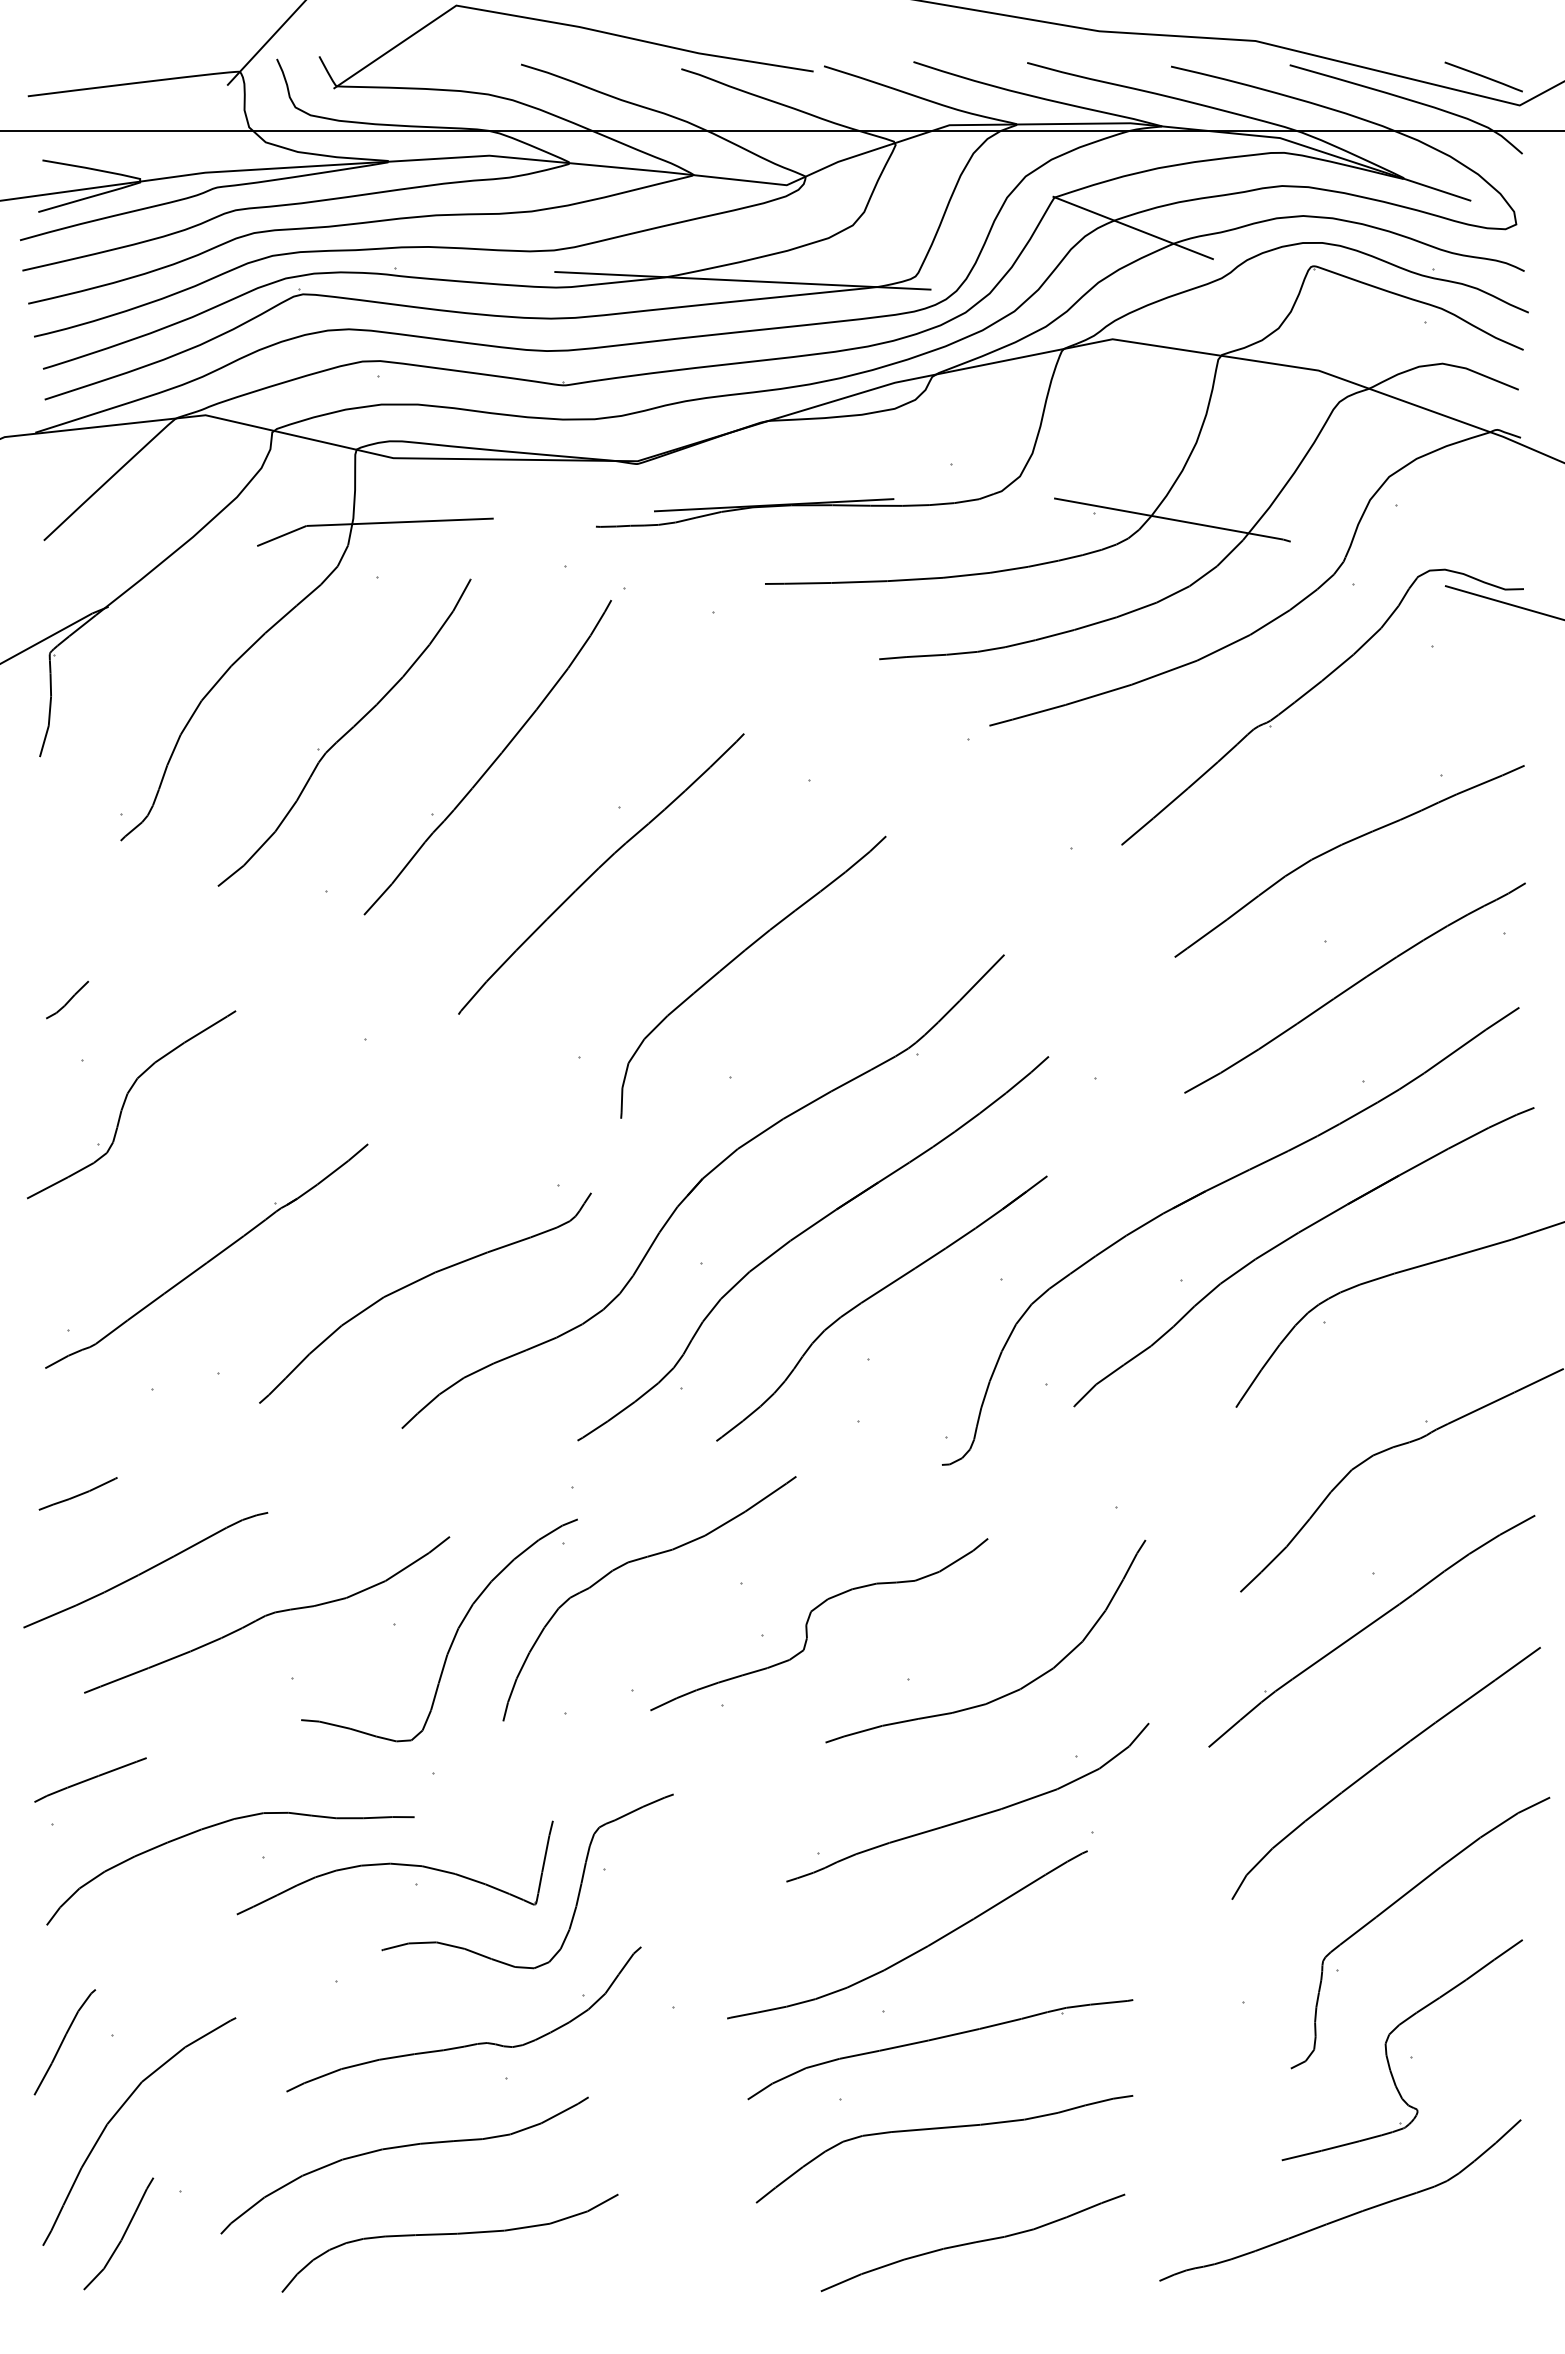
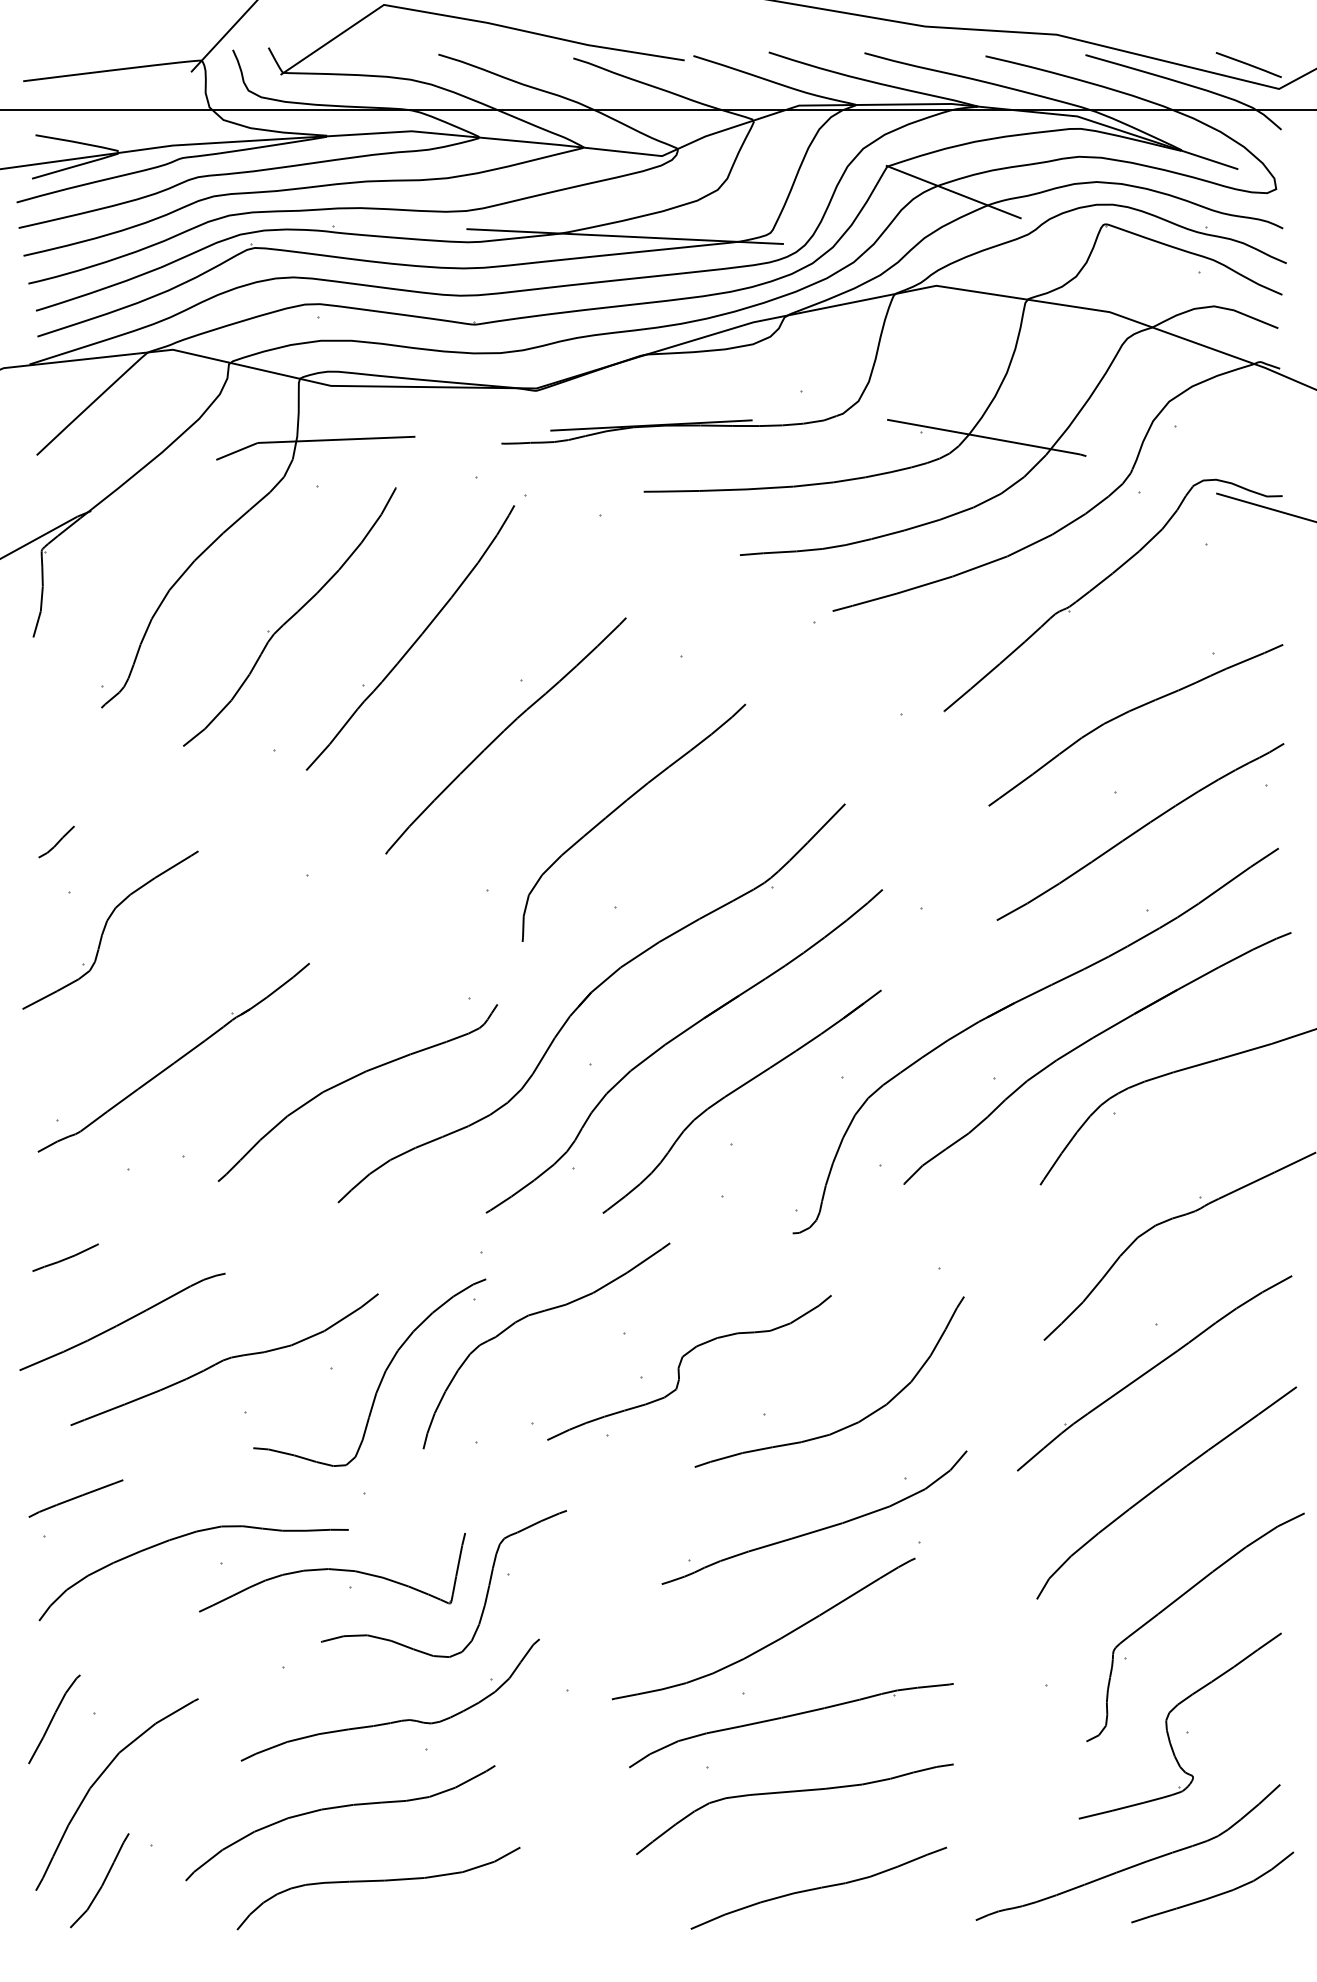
curve: (1442, 2251) -> (1214, 1895), added

